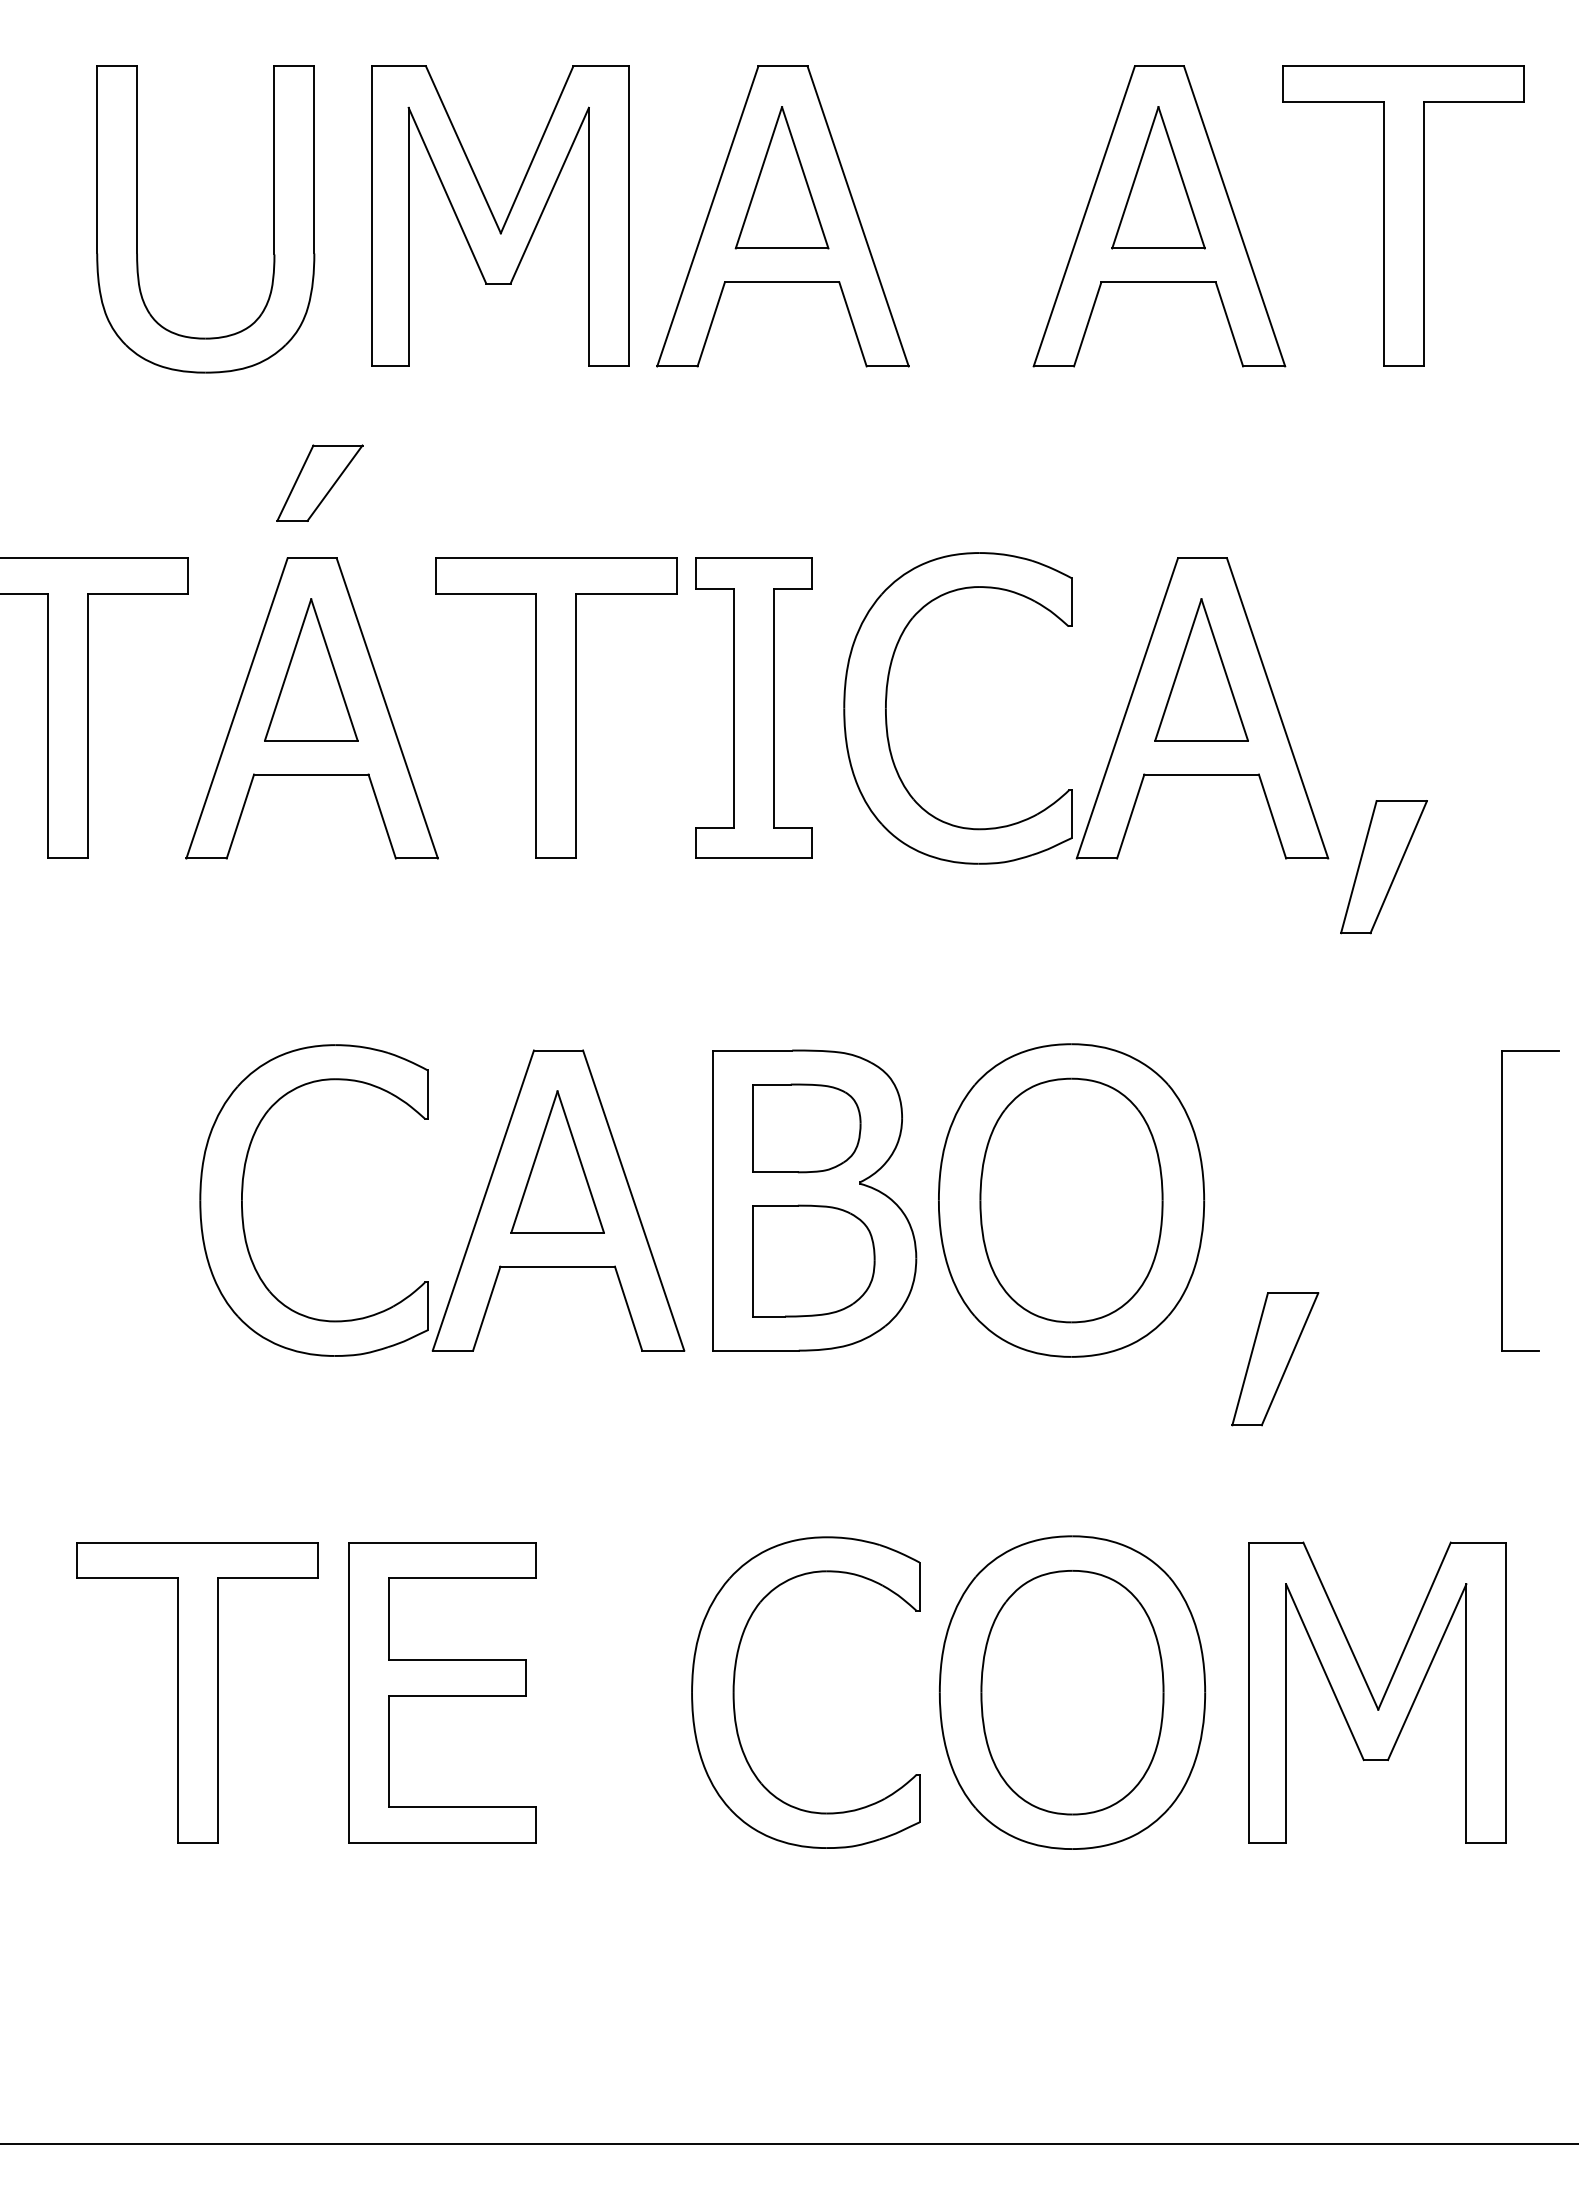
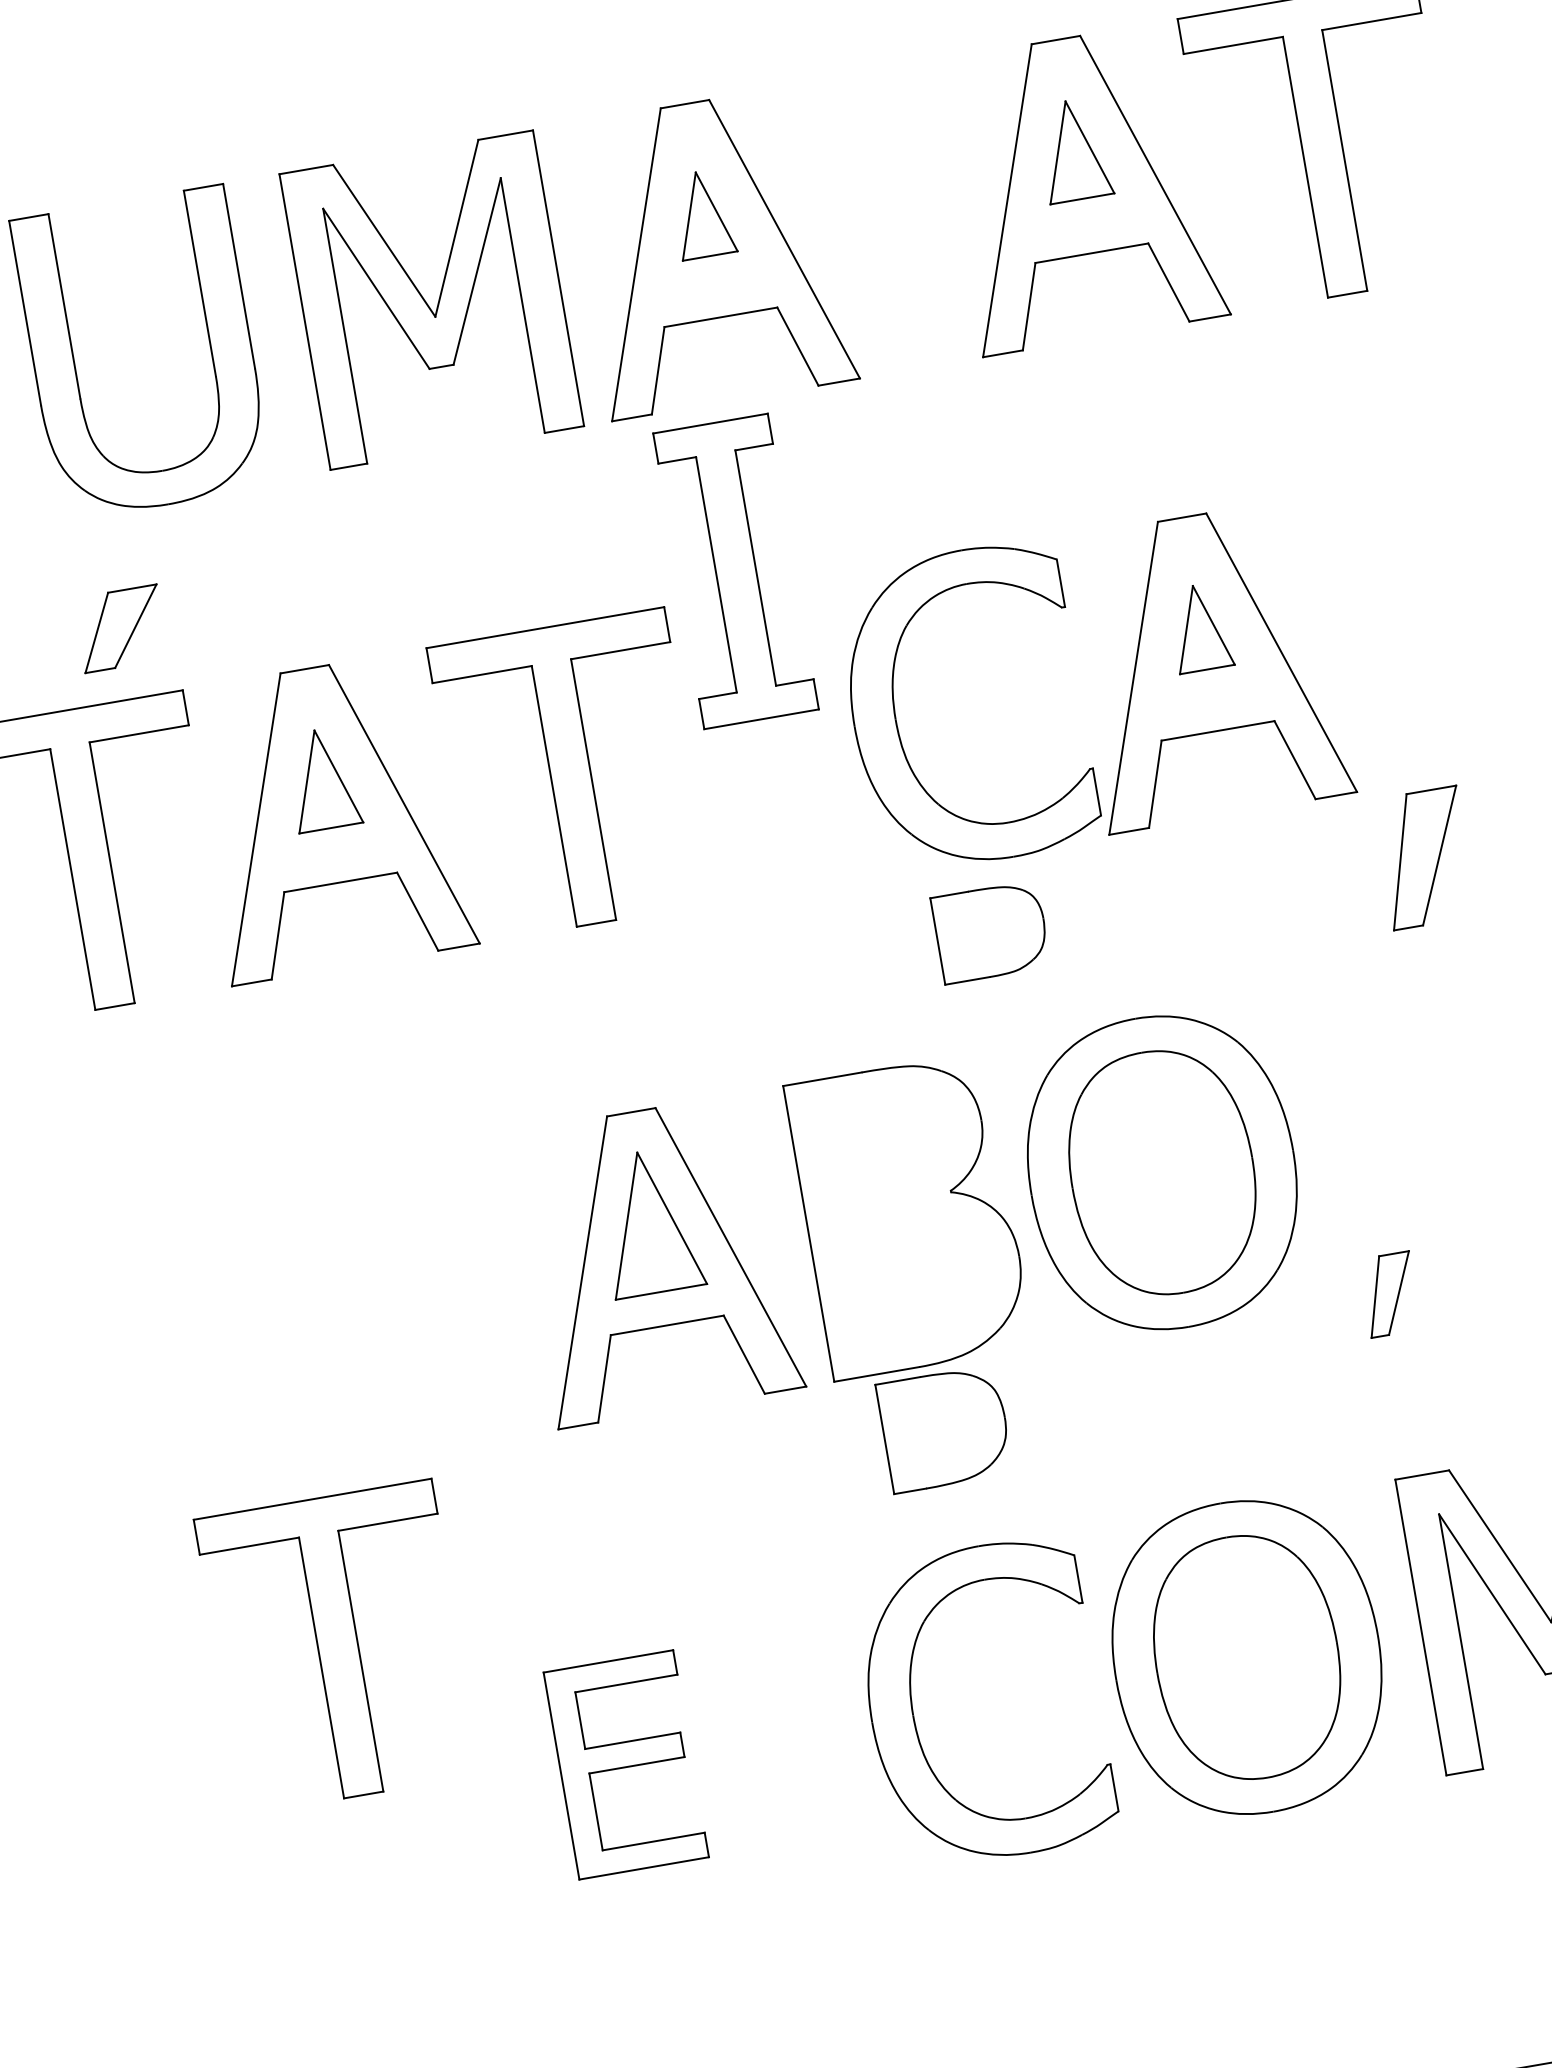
part: (781, 177) -> (702, 214), size x0.6
part: (1158, 177) -> (1073, 149), size x0.7
part: (319, 482) -> (120, 628), moved
part: (311, 669) -> (323, 778), size x0.7
part: (1201, 669) -> (1200, 627), size x0.6
part: (753, 707) -> (735, 570), moved
part: (1383, 867) -> (1424, 858), moved
part: (806, 1128) -> (990, 932), moved
part: (243, 1190) -> (344, 1303), removed
part: (813, 1260) -> (944, 1428), moved
part: (1275, 1359) -> (1390, 1294), size x0.6
part: (197, 1692) -> (338, 1646), moved
part: (442, 1692) -> (626, 1764), size x0.7

